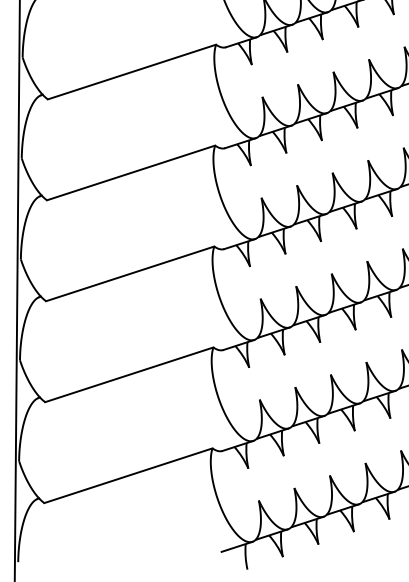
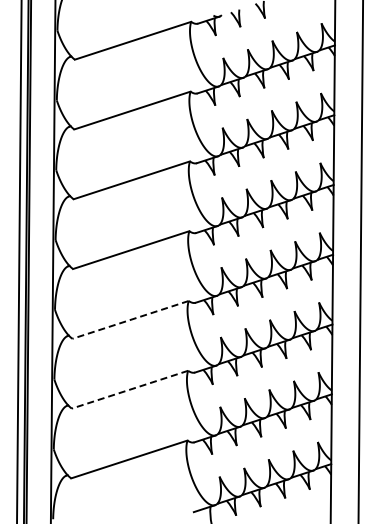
line: (130, 274) -> (130, 320), solid -> dashed
line: (128, 374) -> (129, 389), solid -> dashed

